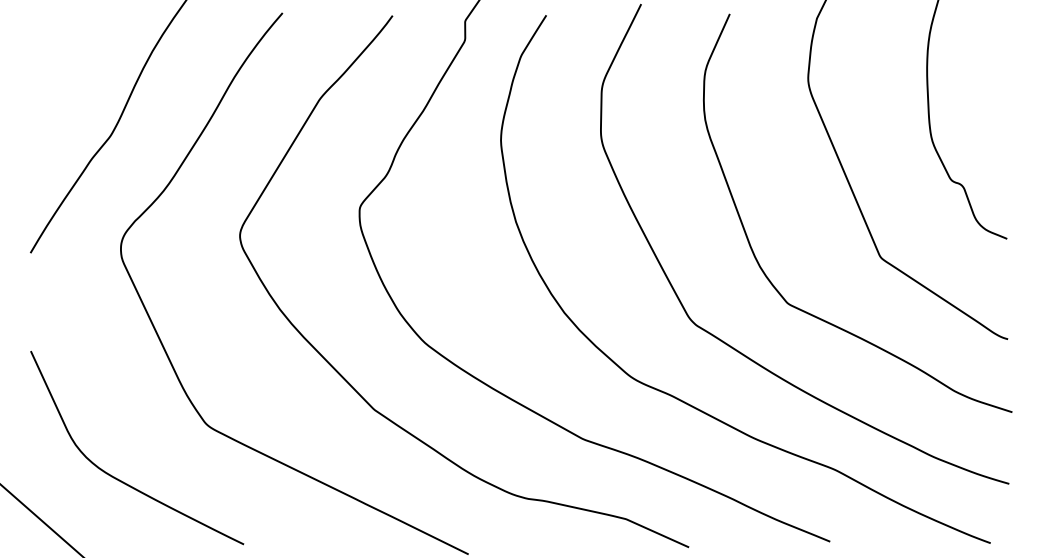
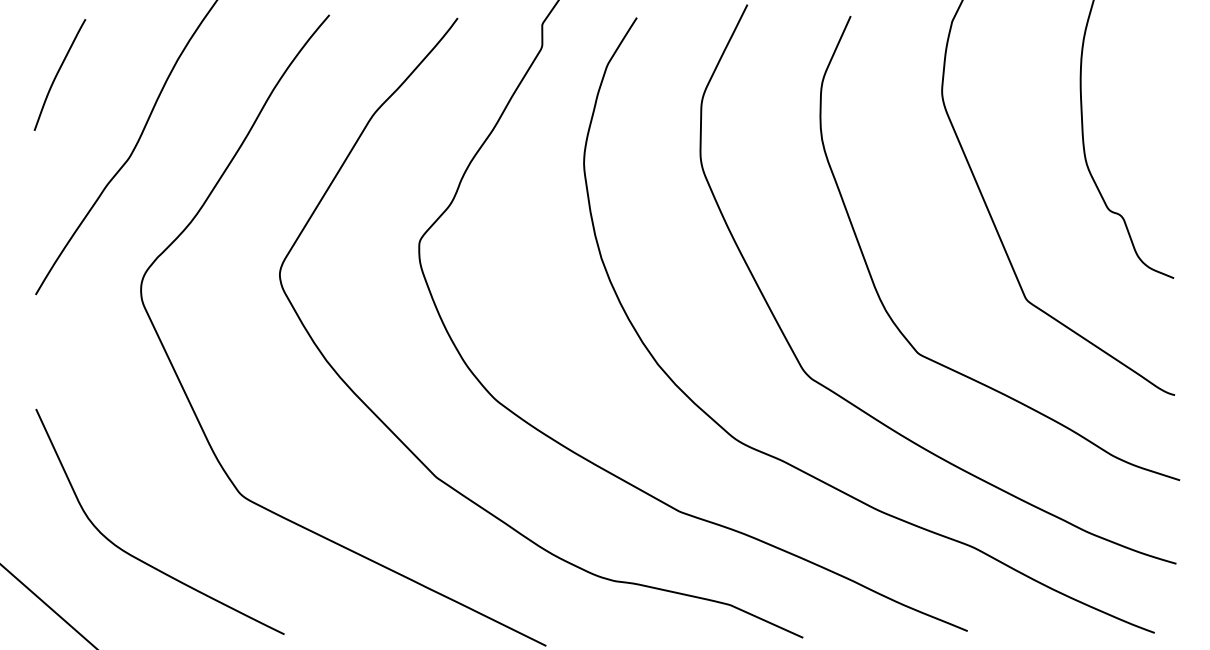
curve: (50, 63) -> (58, 73), added

